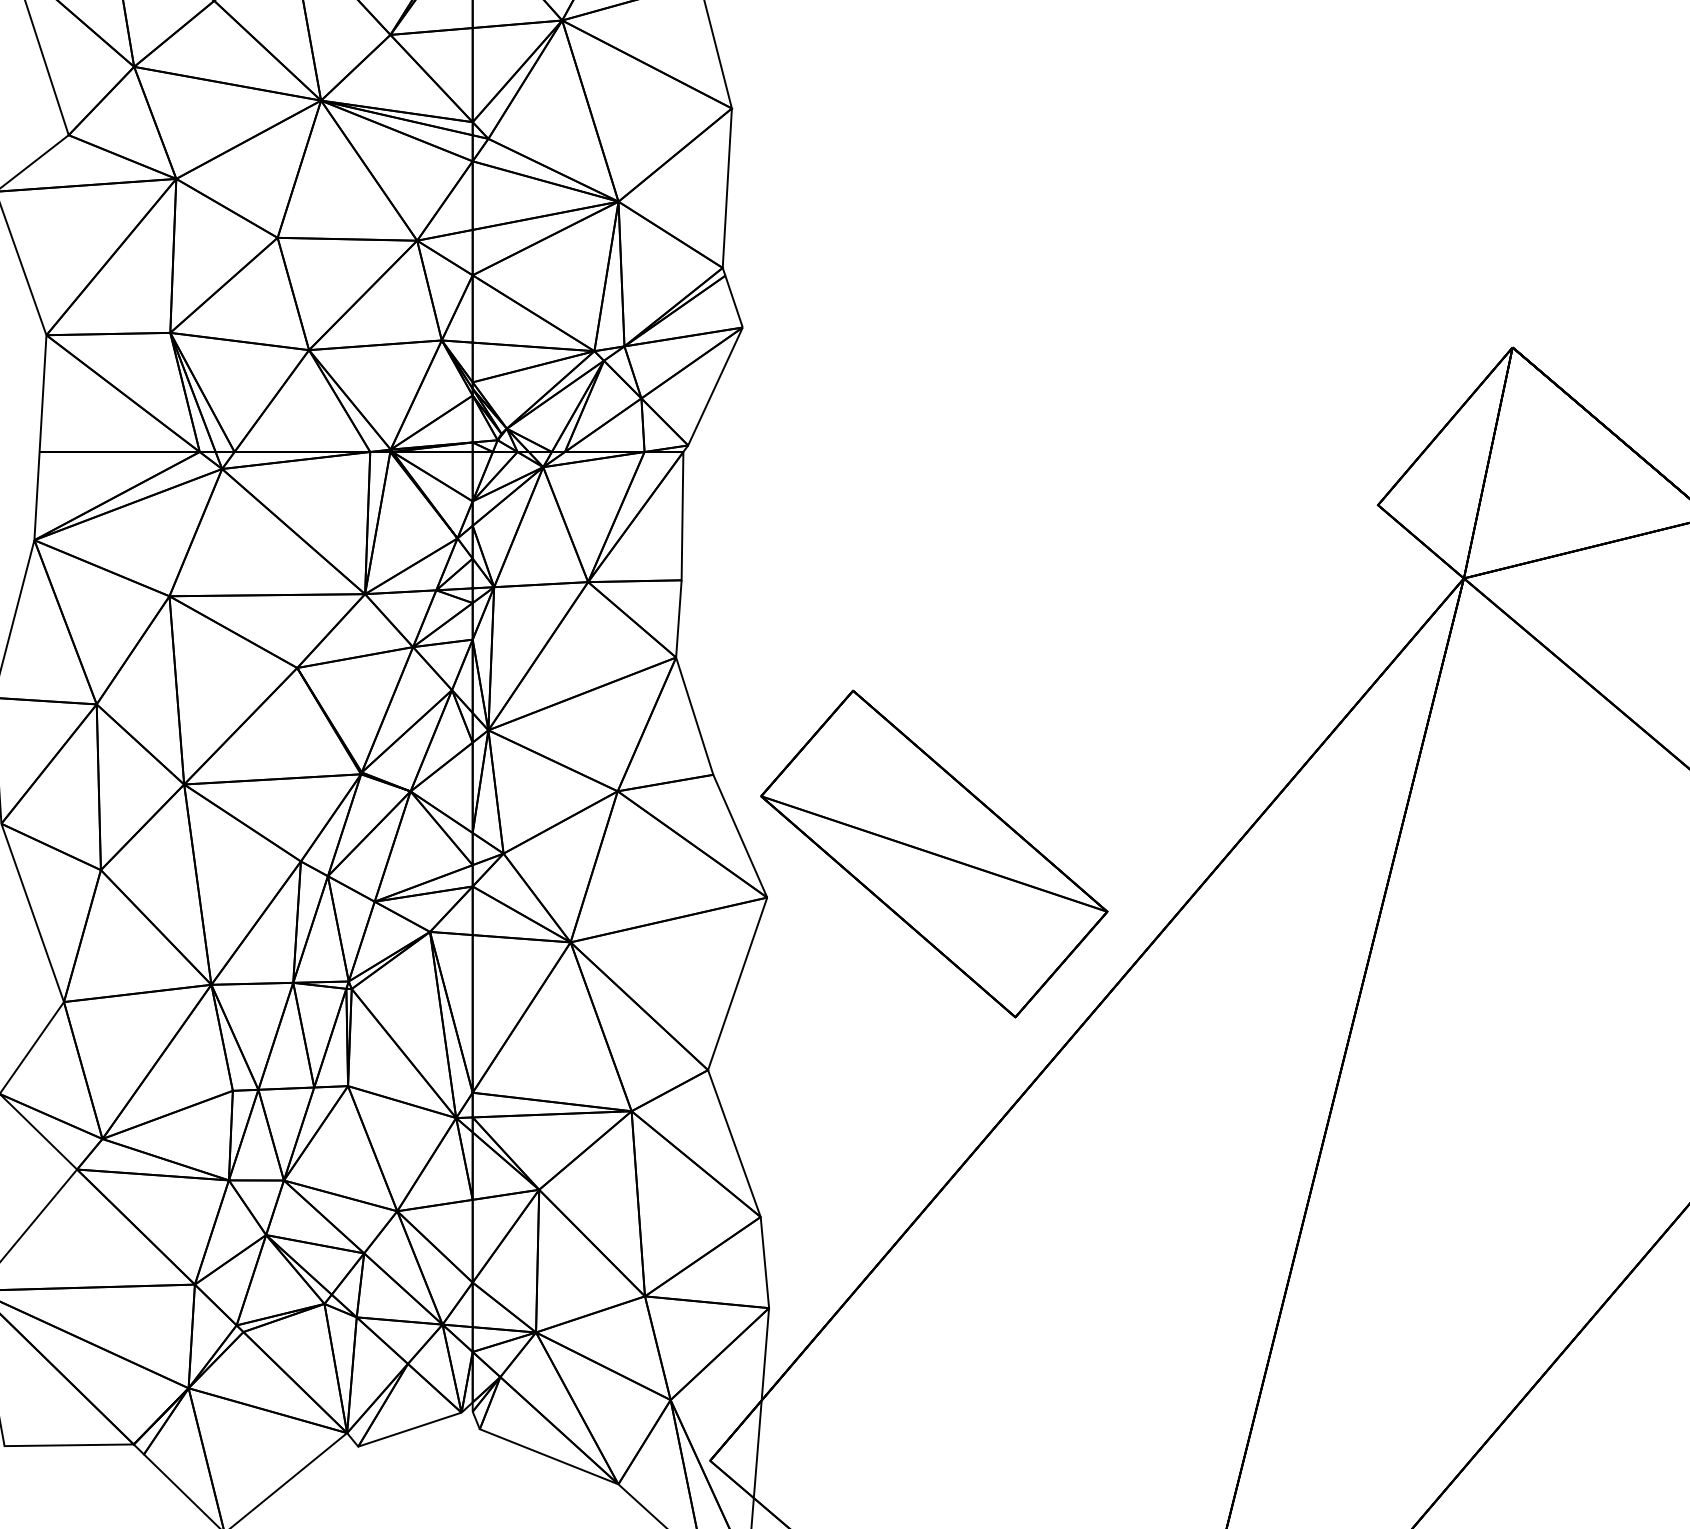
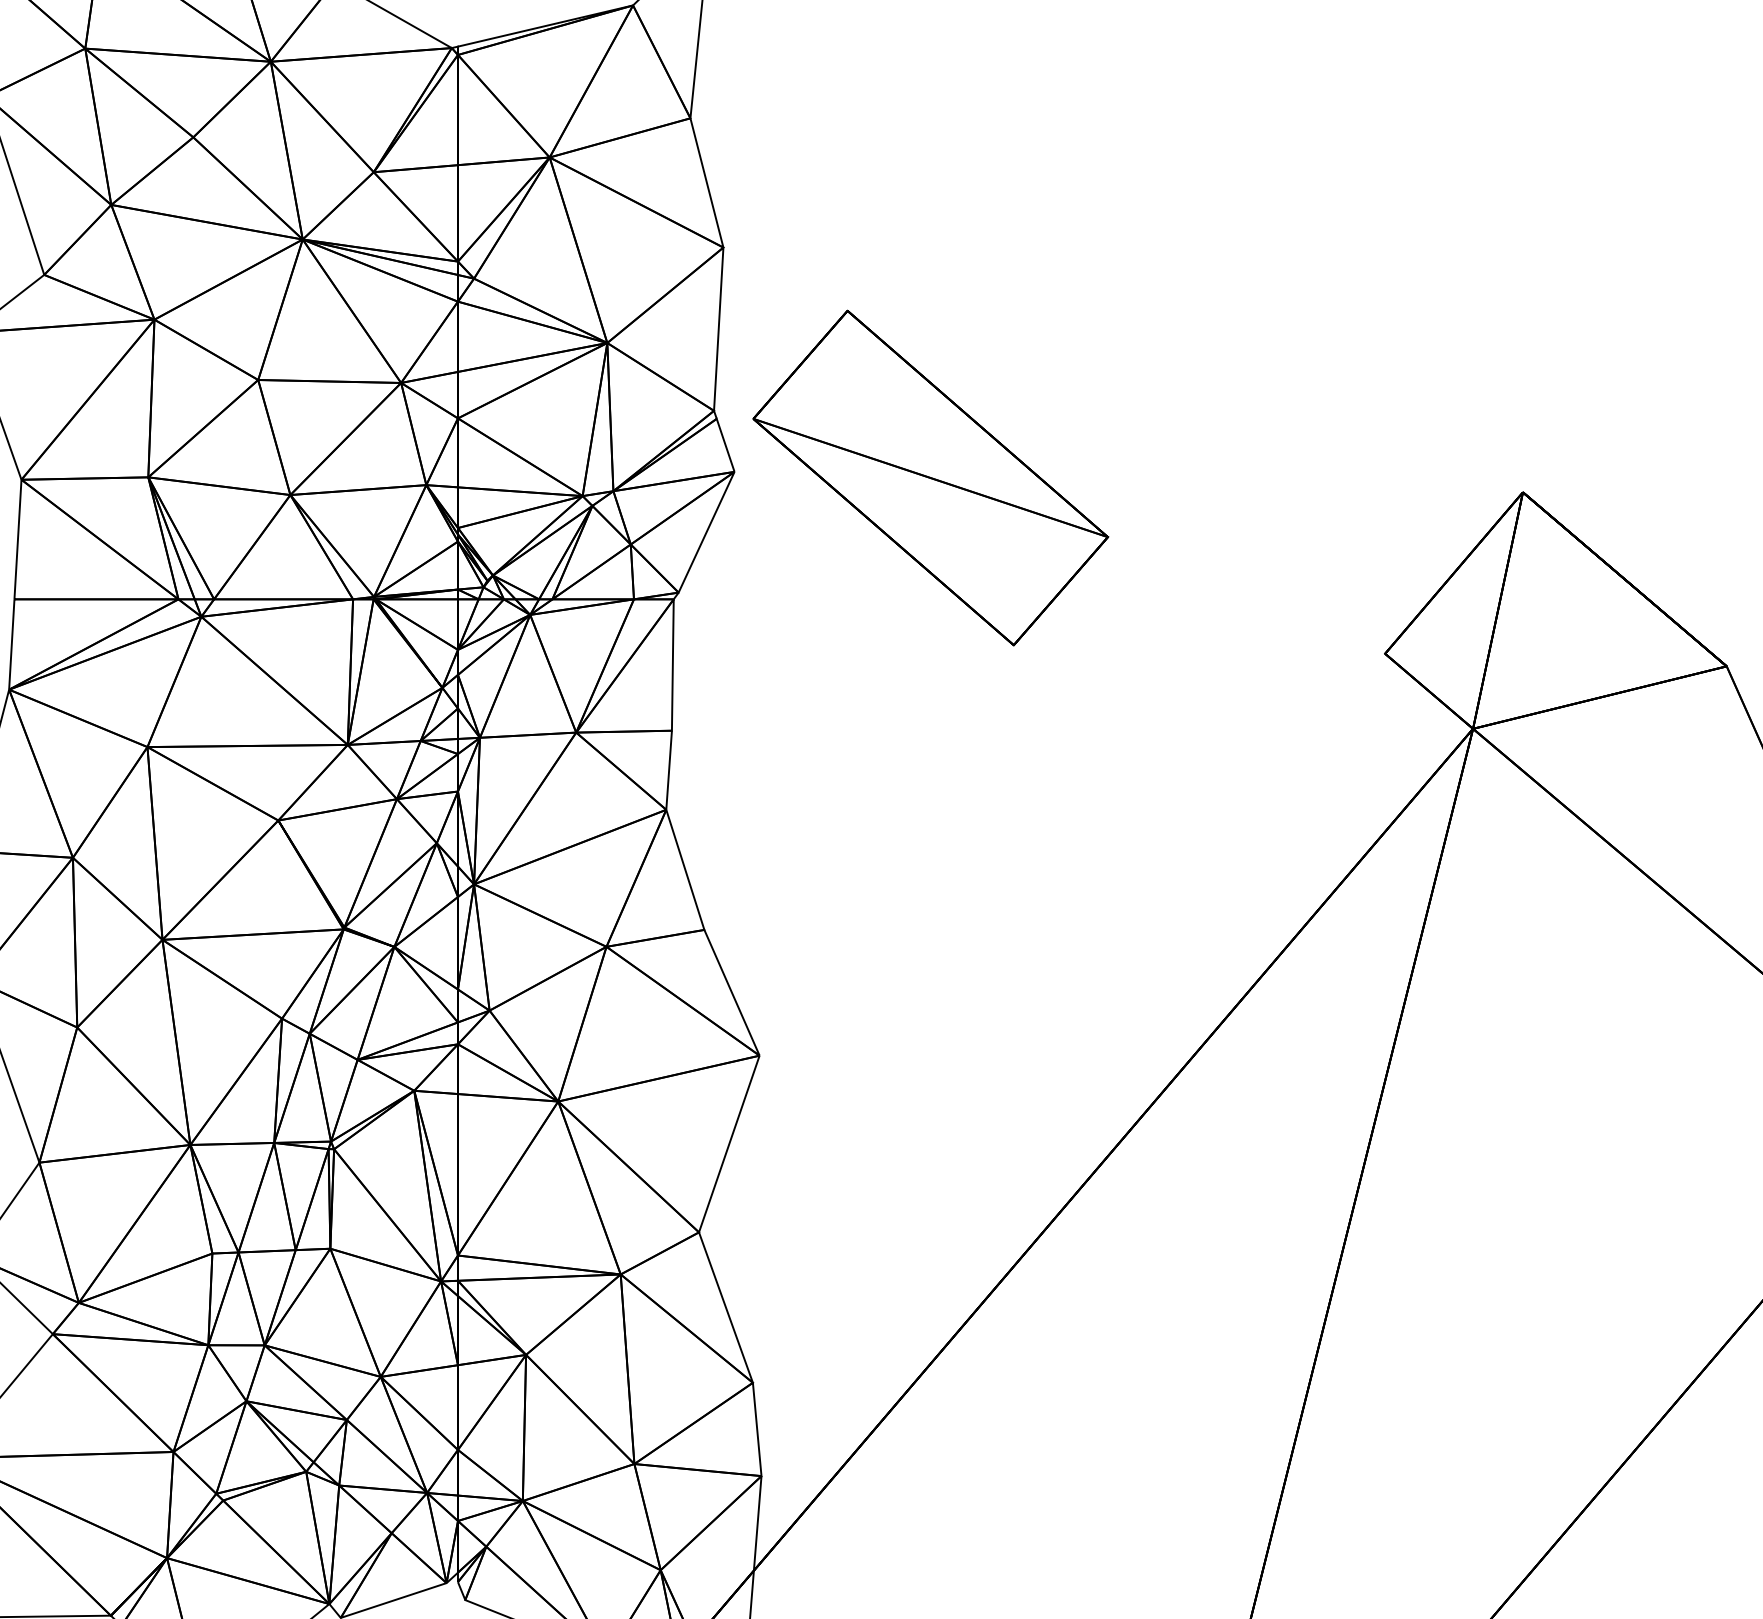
part: (934, 853) -> (930, 477), moved

